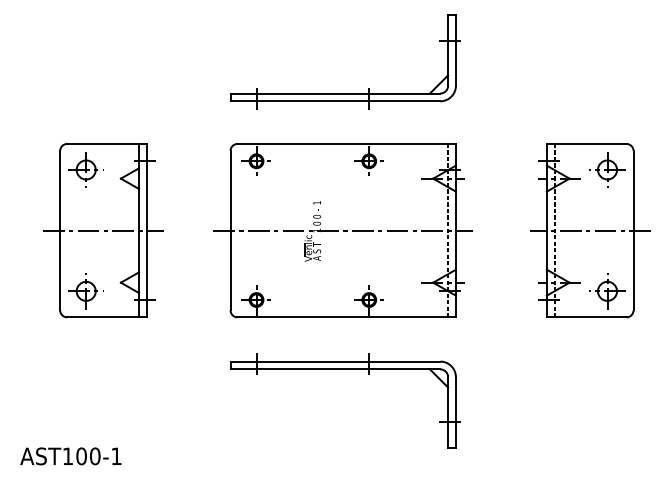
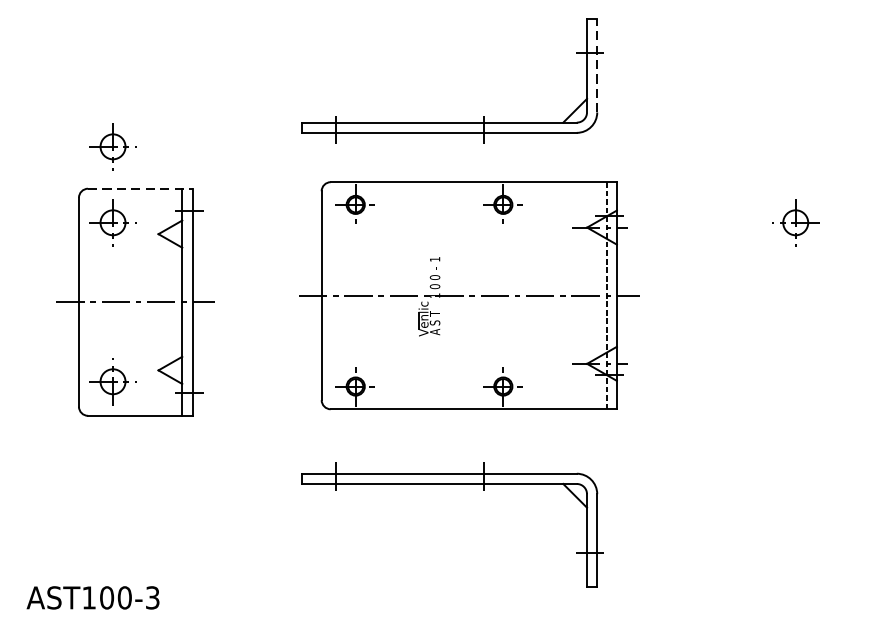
line: (455, 50) -> (596, 66), solid -> dashed
part: (85, 111) -> (112, 146), added
line: (107, 143) -> (140, 188), solid -> dashed
part: (342, 230) -> (468, 295), moved
part: (590, 230) -> (773, 302), removed
text: (116, 456) -> (152, 598), AST100-1 -> AST100-3

